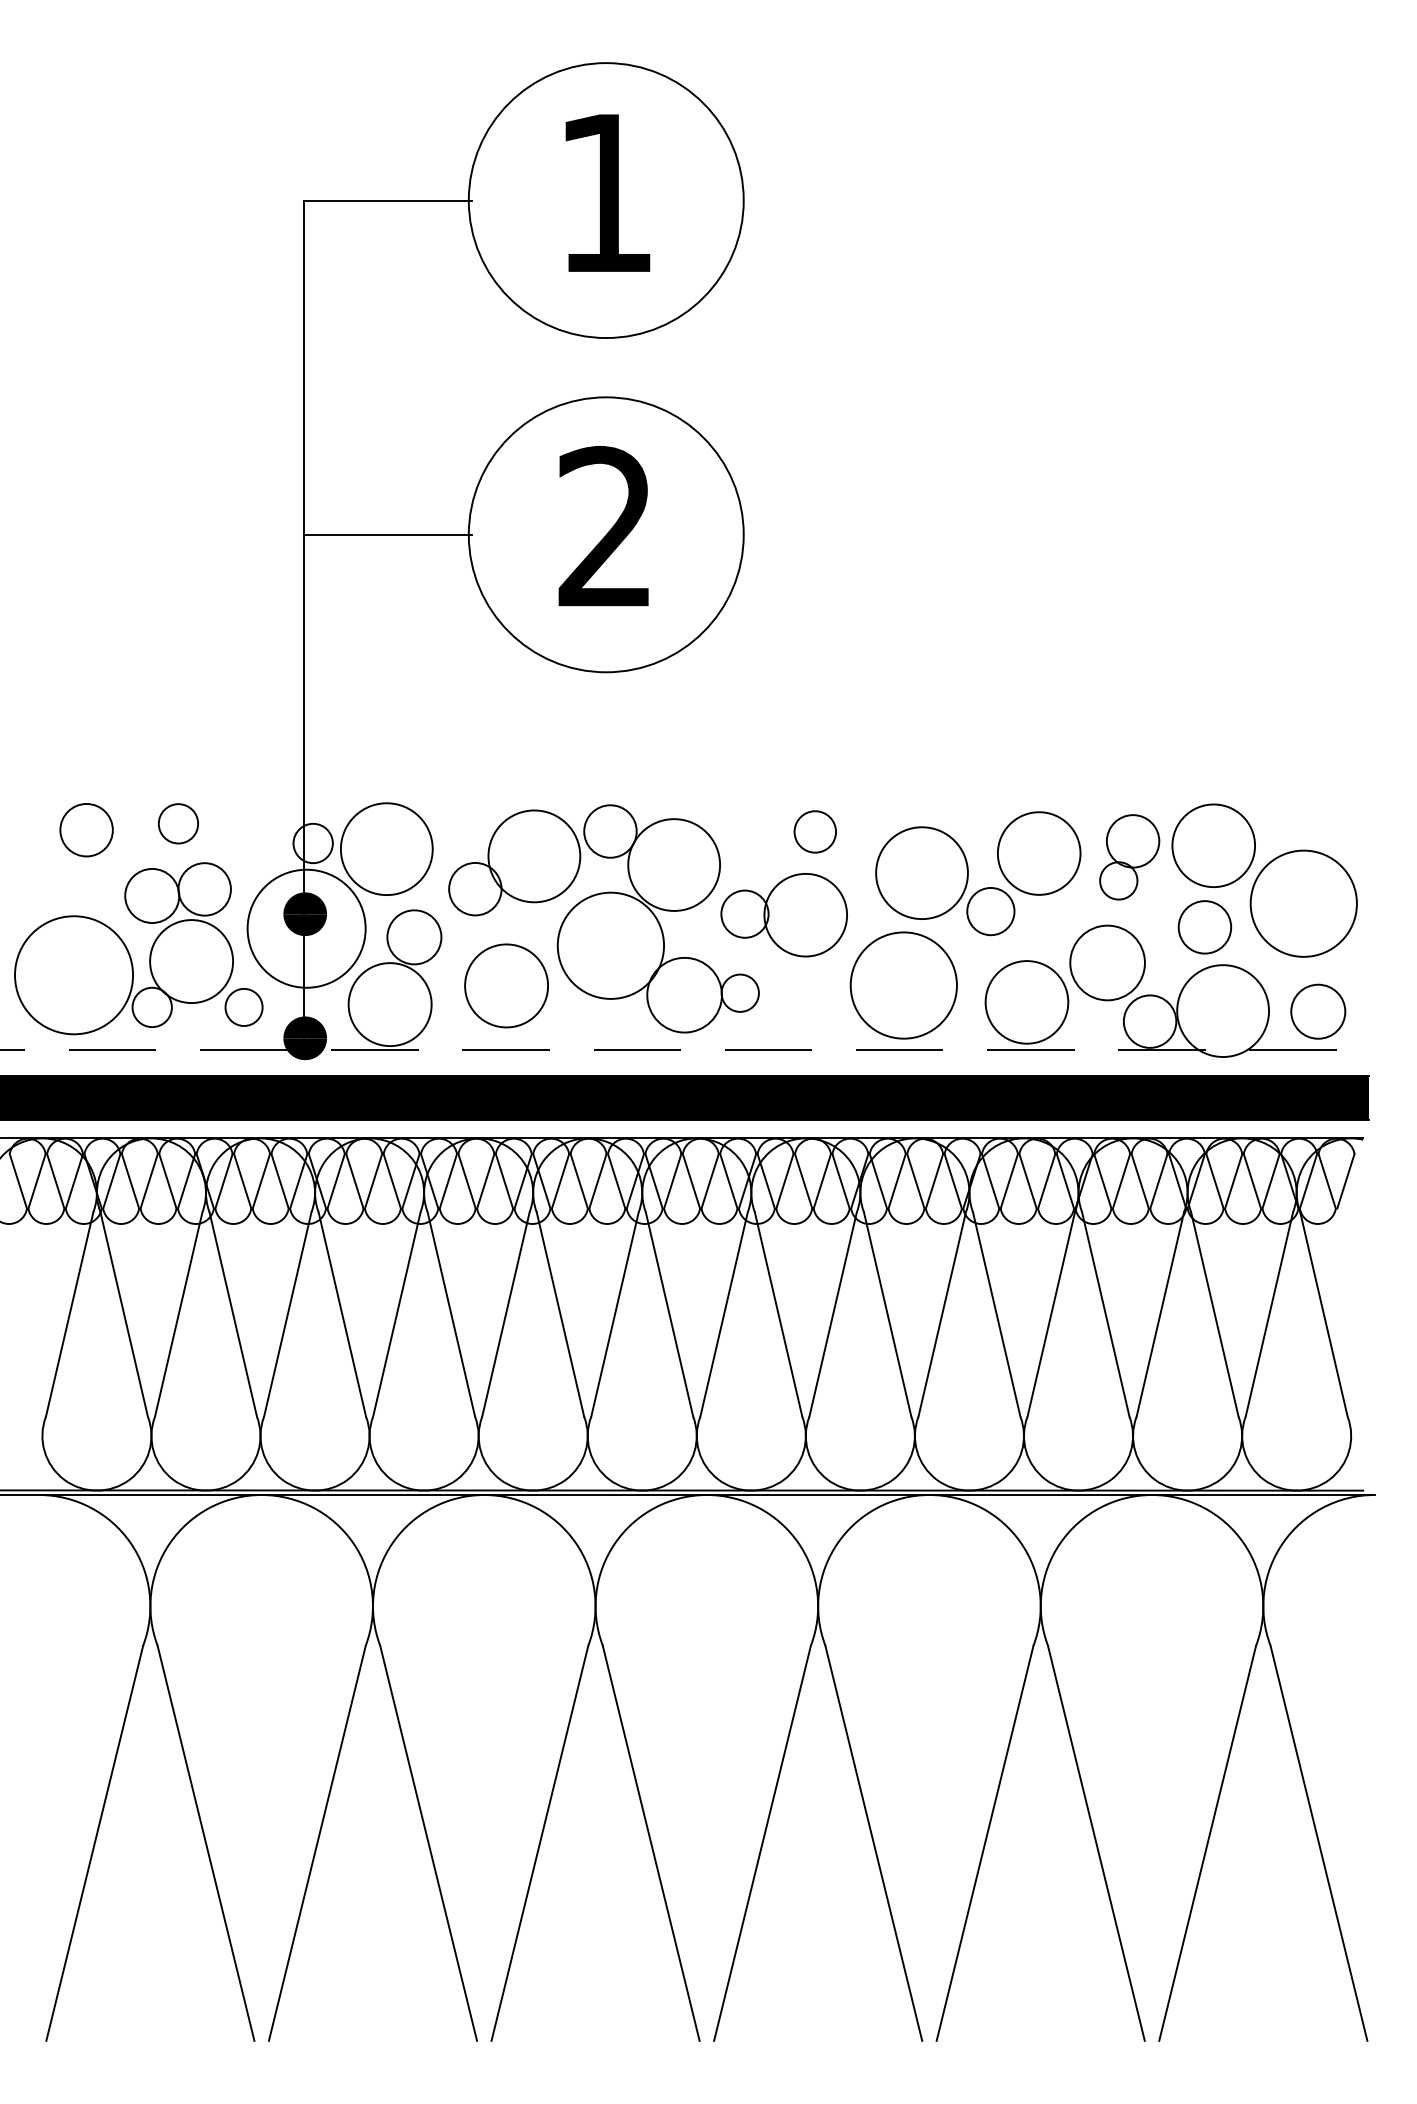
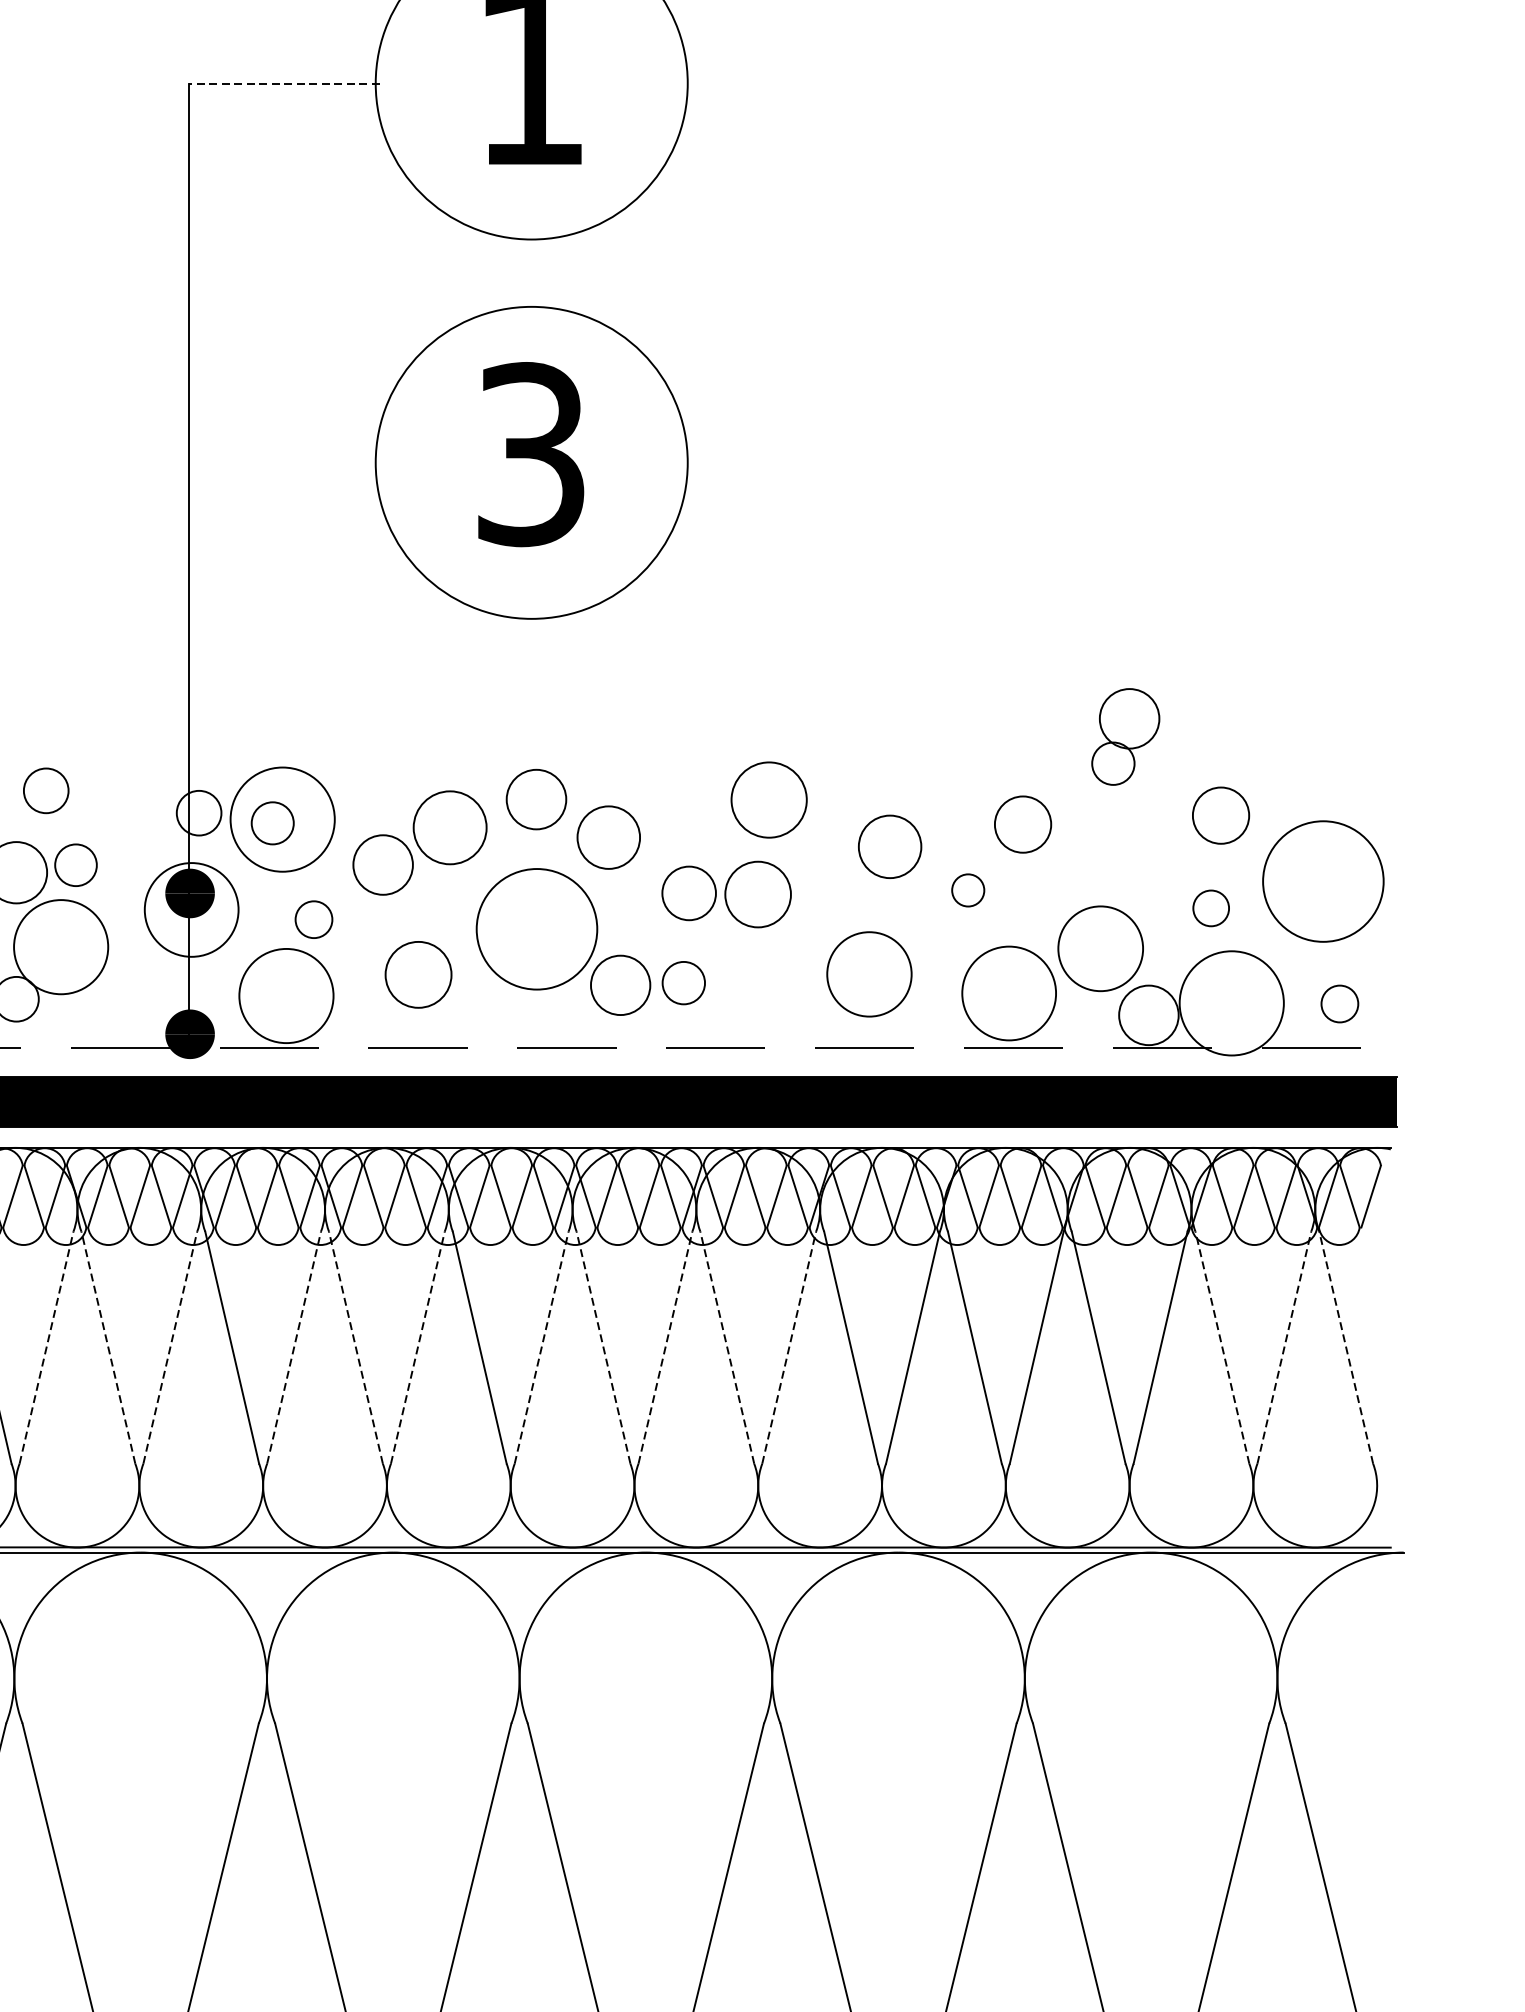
line: (388, 200) -> (284, 83), solid -> dashed
text: (605, 527) -> (530, 454), 2 -> 3
line: (388, 534) -> (284, 462), removed
circle: (814, 831) -> (768, 799), size x1.6
circle: (1213, 845) -> (1220, 815), size x0.6
circle: (1038, 853) -> (1022, 824), size x0.6
circle: (534, 856) -> (450, 827), size x0.7
part: (1129, 857) -> (1125, 737), moved
circle: (674, 864) -> (609, 837), size x0.6
circle: (921, 873) -> (889, 847), size x0.6
circle: (204, 889) -> (75, 865), size x0.7
circle: (990, 911) -> (967, 890), size x0.6
circle: (805, 914) -> (757, 893), size x0.7
circle: (1204, 927) -> (1210, 908), size x0.6
circle: (306, 928) -> (191, 909), size x0.7
circle: (414, 937) -> (314, 919), size x0.6
circle: (506, 985) -> (418, 974), size x0.7
circle: (903, 985) -> (869, 974), size x0.7
circle: (684, 994) -> (620, 984), size x0.7
circle: (243, 1007) -> (272, 823), moved
circle: (1318, 1011) -> (1340, 1003), size x0.6
line: (178, 1314) -> (46, 1347), solid -> dashed
line: (233, 1314) -> (108, 1347), solid -> dashed
line: (287, 1314) -> (169, 1347), solid -> dashed
line: (396, 1314) -> (293, 1347), solid -> dashed
line: (451, 1314) -> (356, 1347), solid -> dashed
line: (505, 1314) -> (417, 1347), solid -> dashed
line: (614, 1314) -> (541, 1347), solid -> dashed
line: (669, 1314) -> (603, 1347), solid -> dashed
line: (724, 1314) -> (665, 1347), solid -> dashed
line: (778, 1314) -> (727, 1347), solid -> dashed
line: (833, 1314) -> (789, 1347), solid -> dashed
line: (1214, 1314) -> (1222, 1347), solid -> dashed
line: (1269, 1314) -> (1284, 1347), solid -> dashed
line: (1323, 1314) -> (1345, 1347), solid -> dashed

